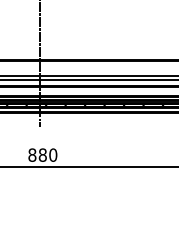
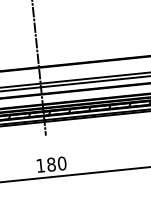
text: (32, 154) -> (40, 165), 880 -> 180

